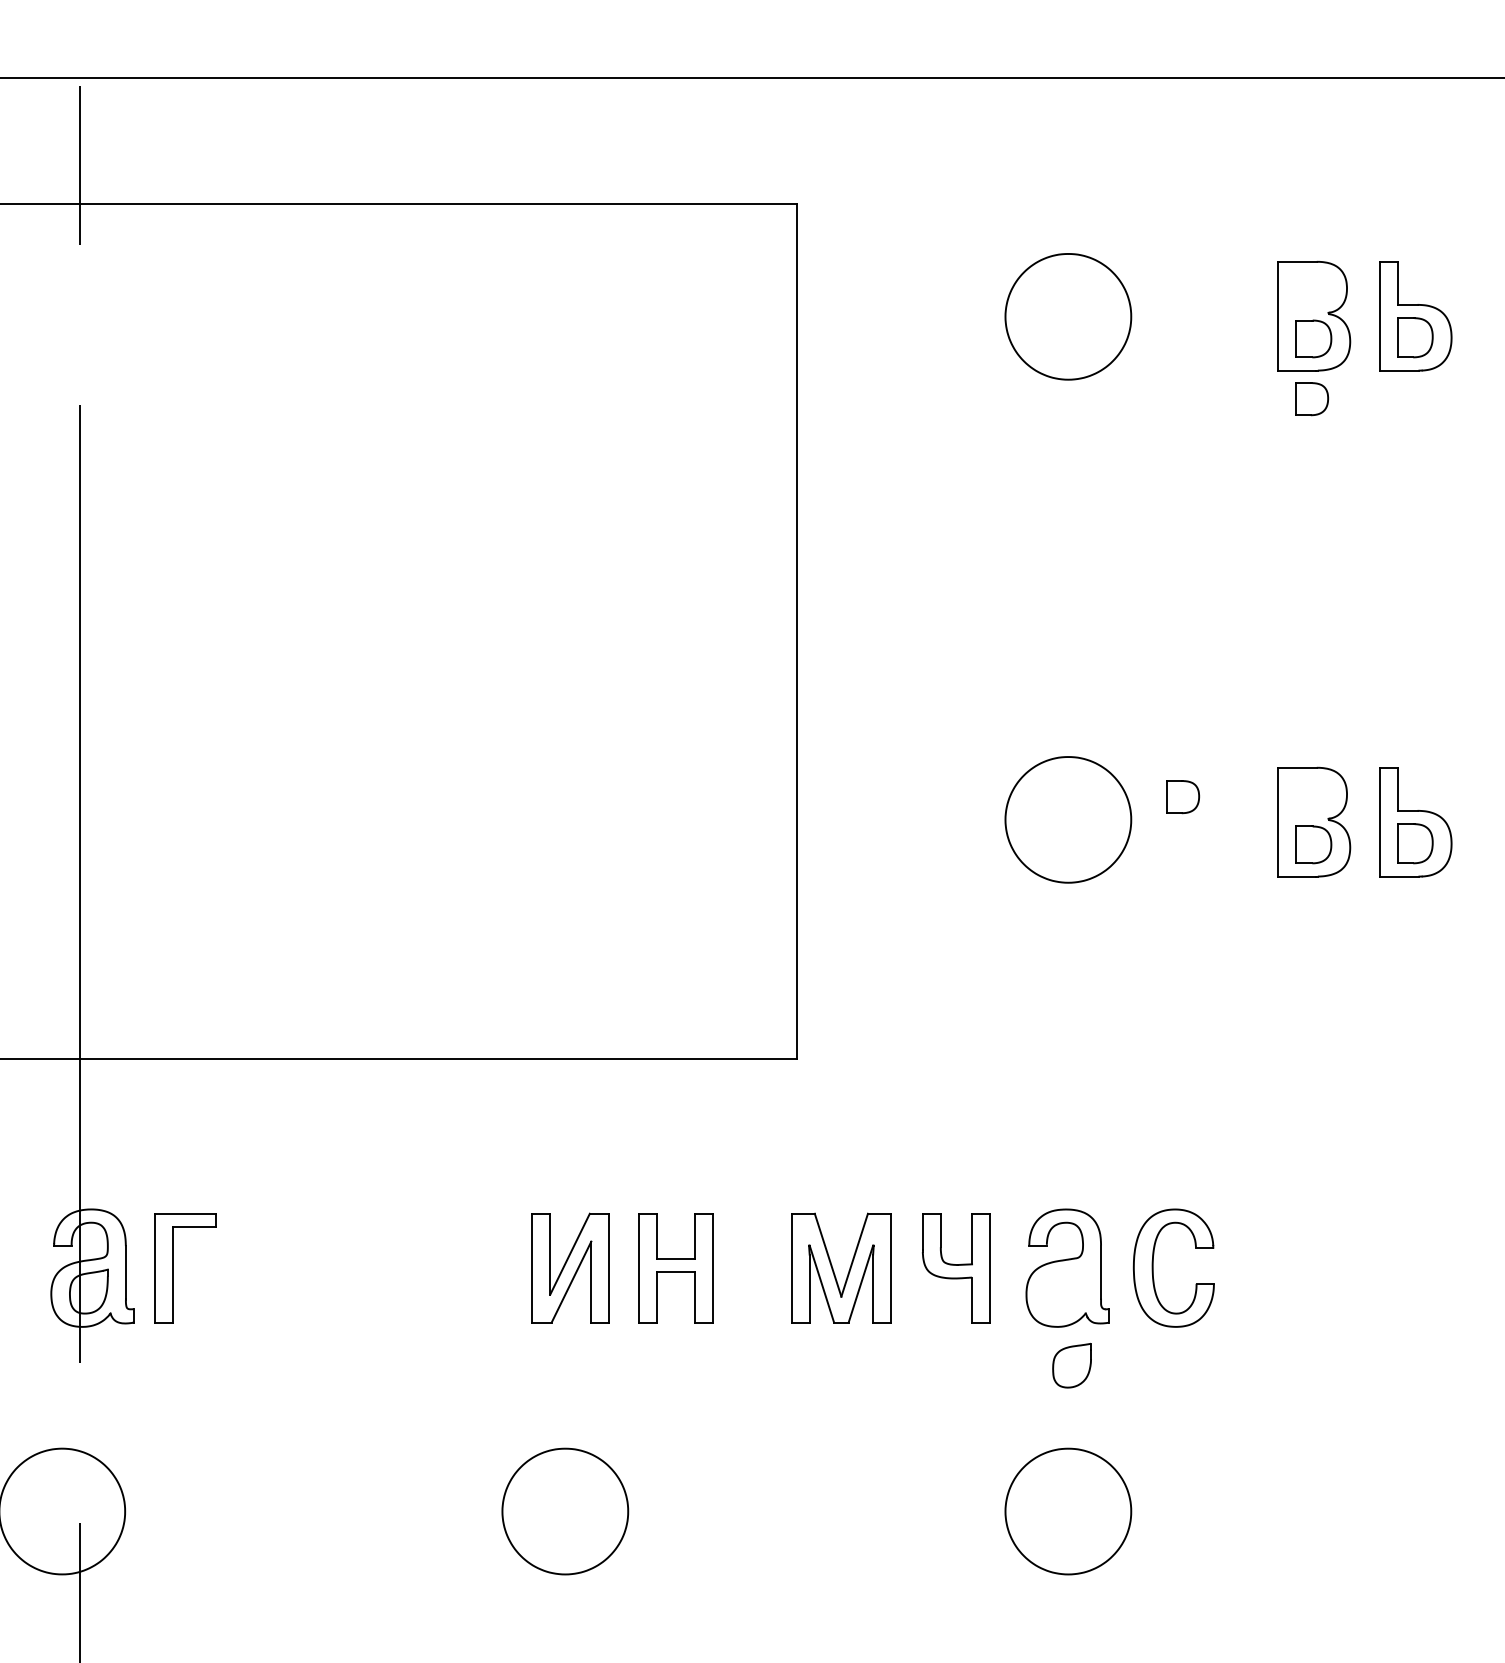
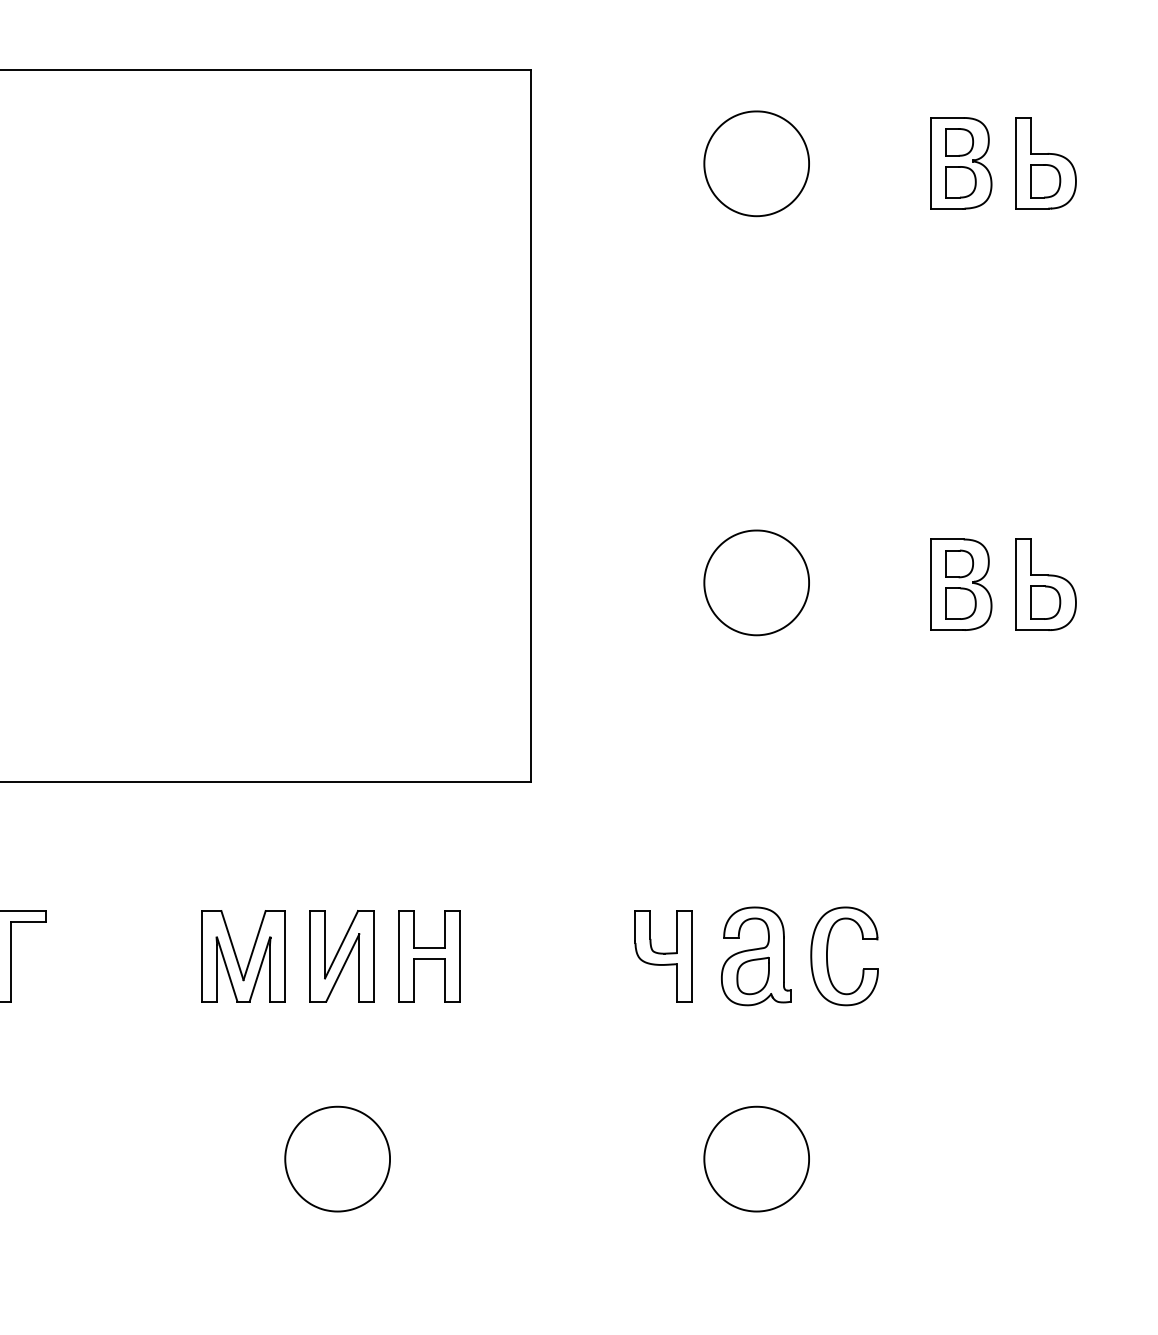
part: (1311, 399) -> (959, 142), moved
part: (1182, 797) -> (959, 564), moved
part: (848, 1270) -> (249, 958), moved
part: (1071, 1365) -> (752, 975), moved

